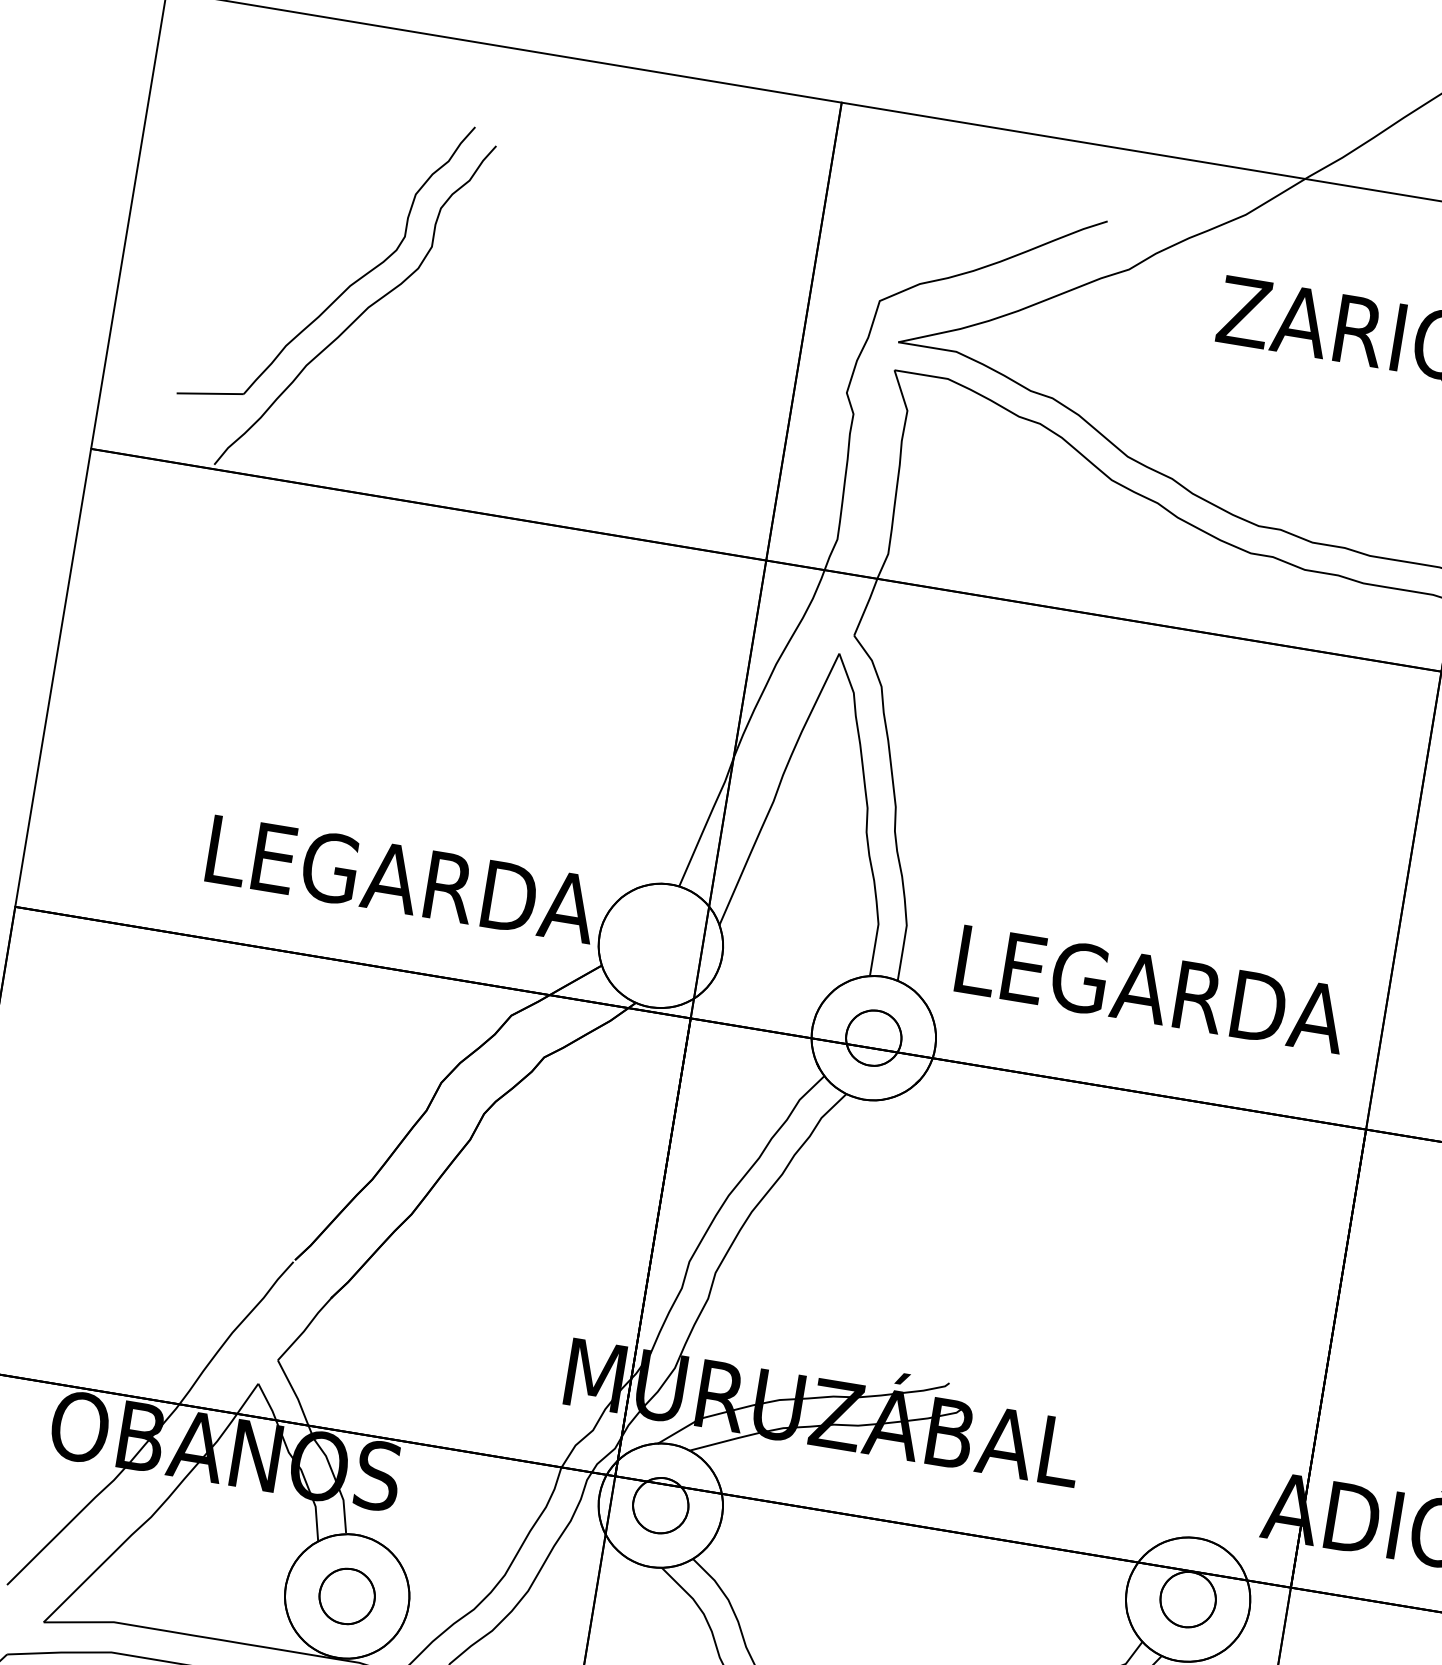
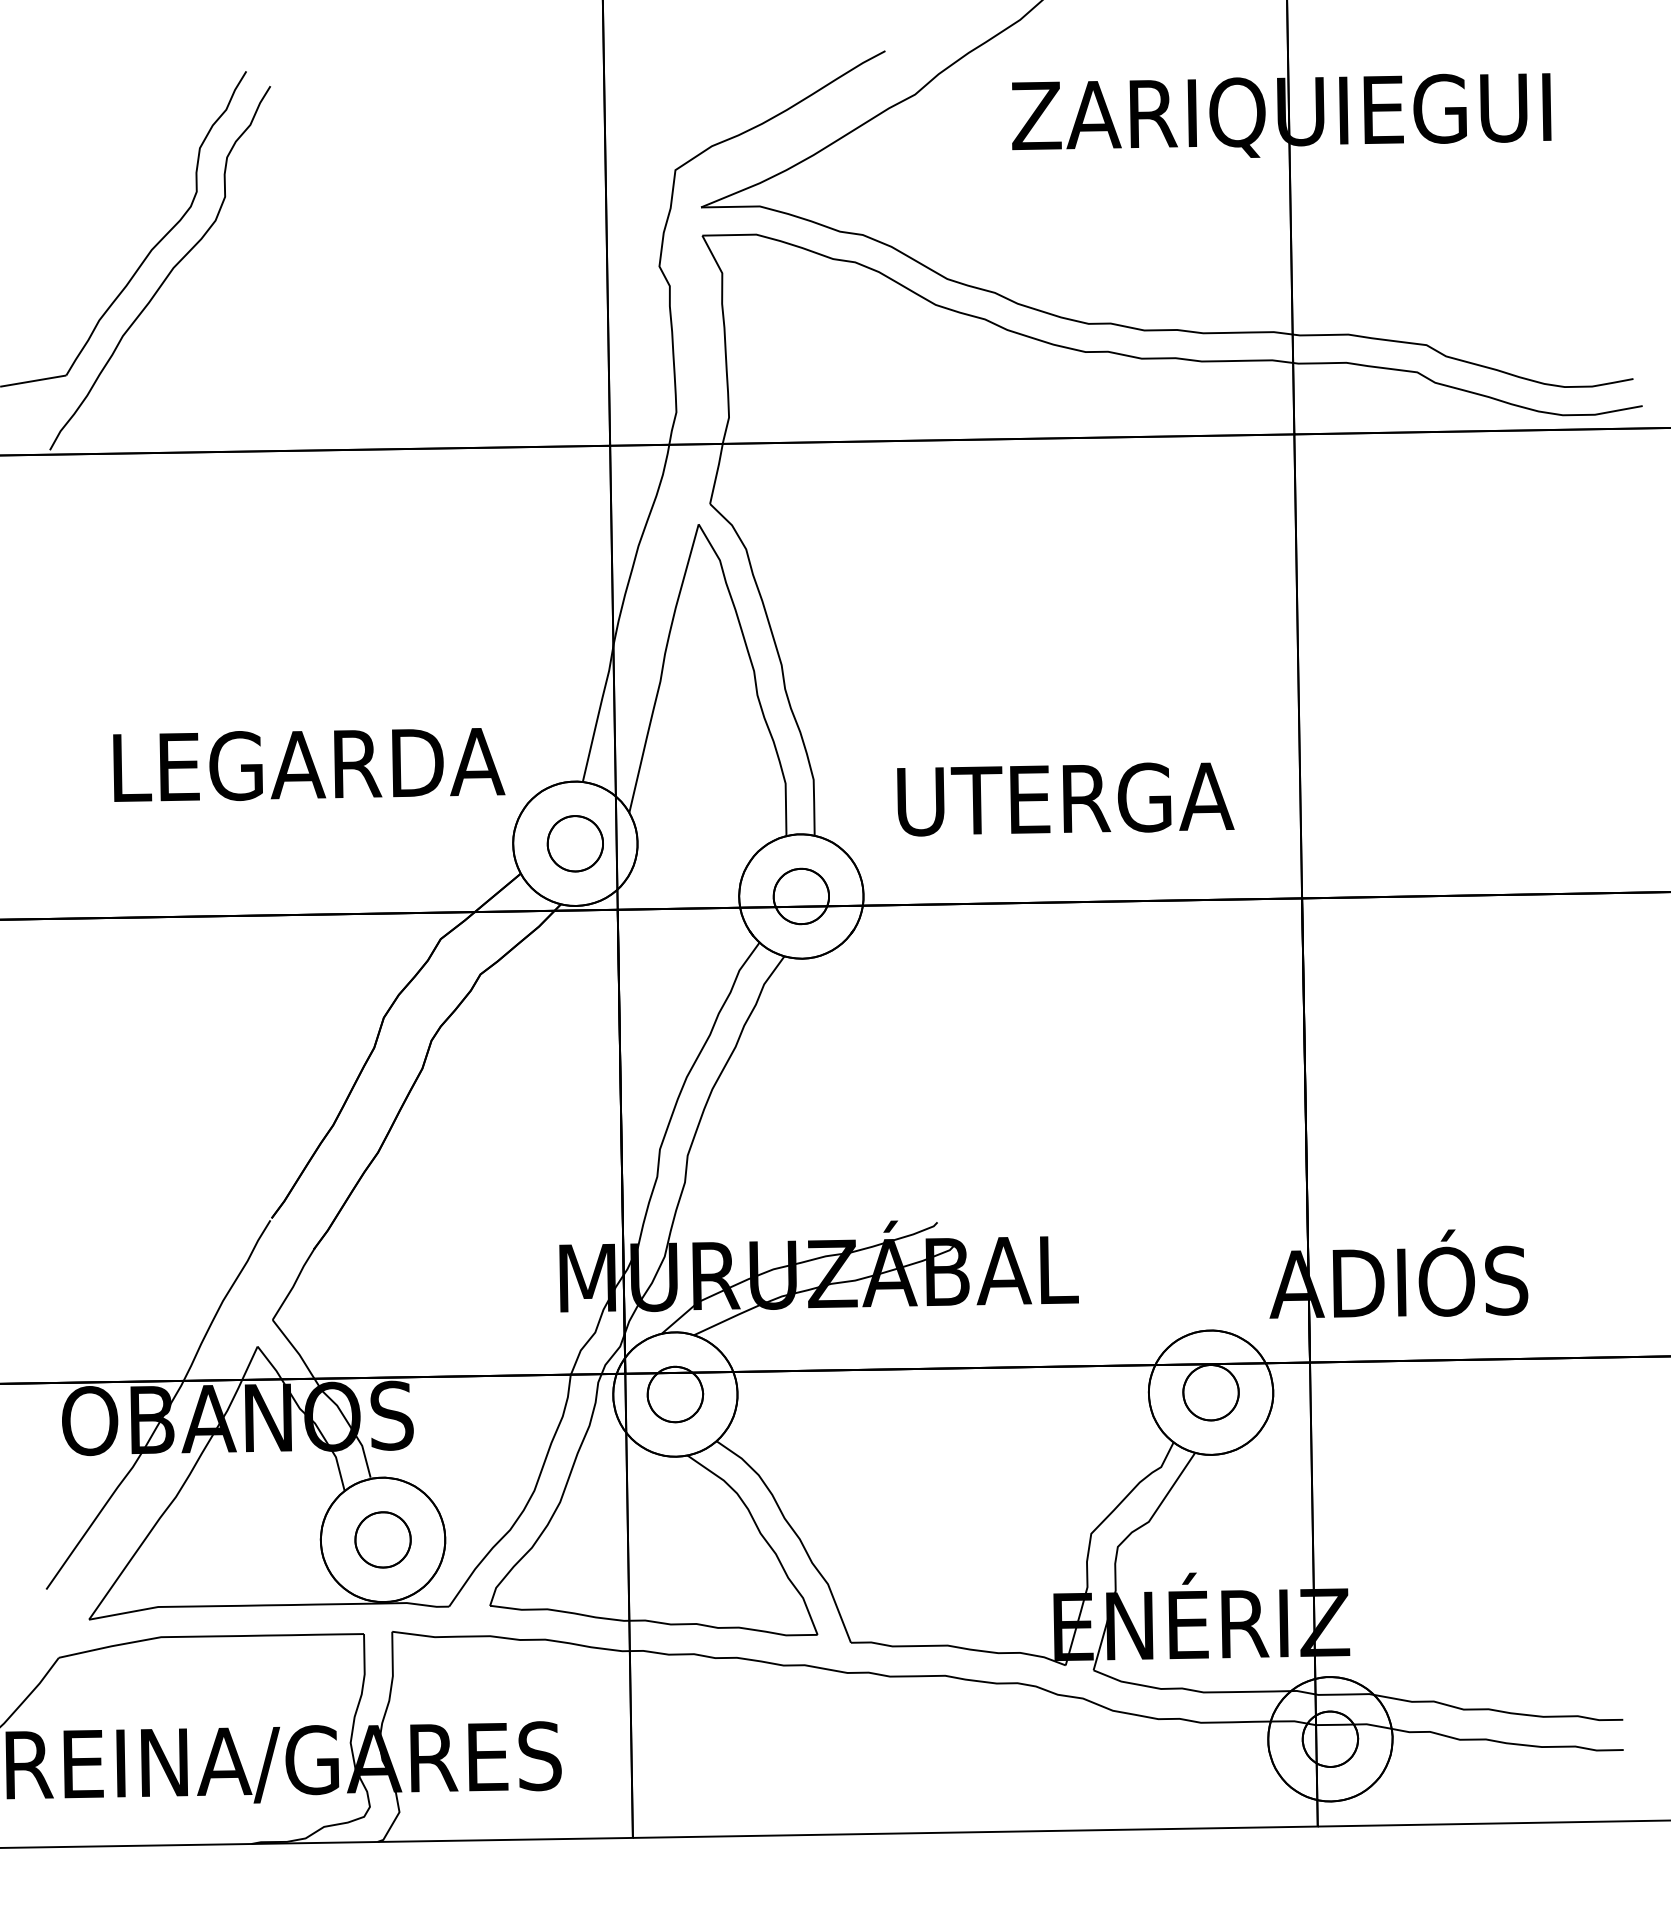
text: (402, 879) -> (309, 764), moved
part: (660, 945) -> (574, 843), added
text: (1151, 990) -> (1066, 799), LEGARDA -> UTERGA

